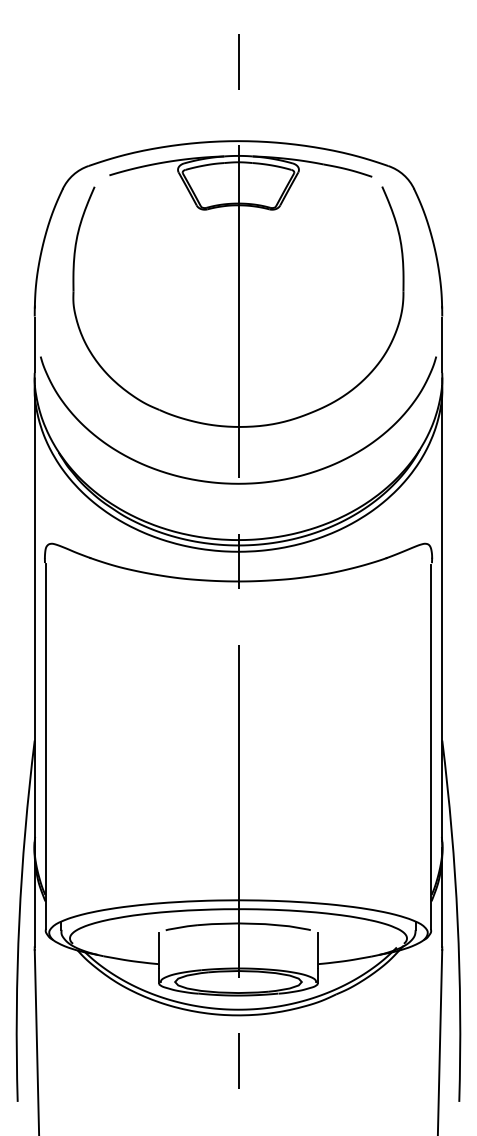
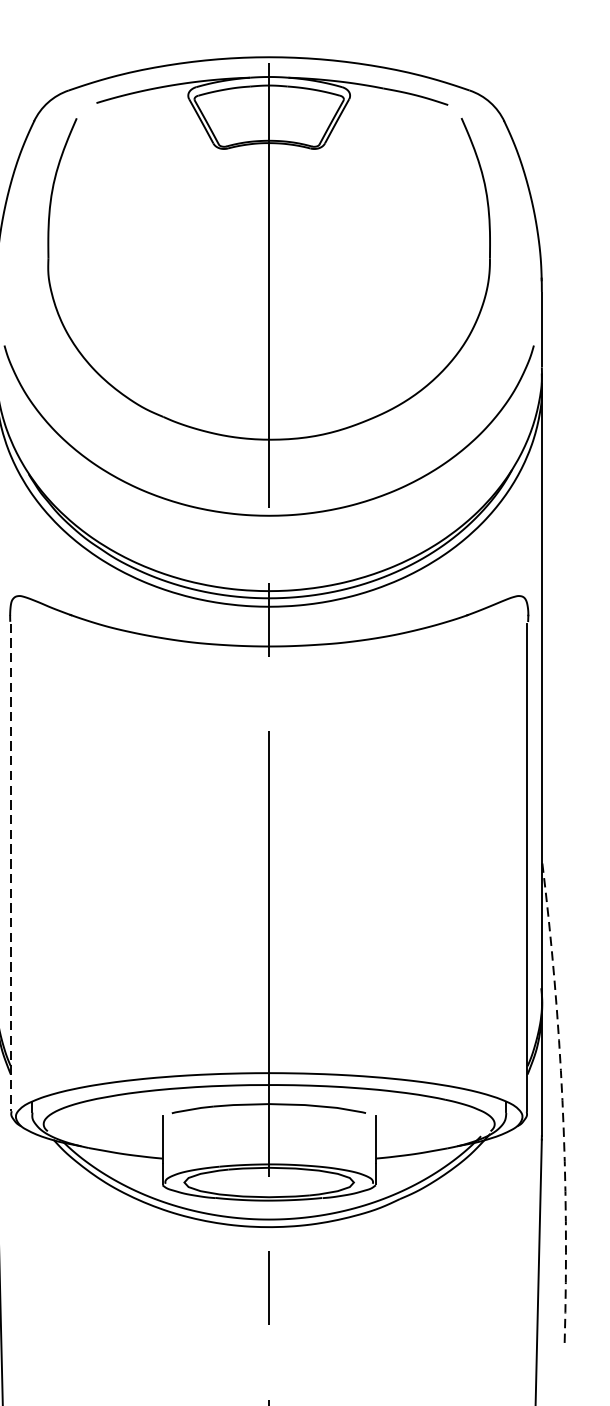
line: (45, 747) -> (10, 868), solid -> dashed
arc: (457, 920) -> (562, 1100), solid -> dashed

